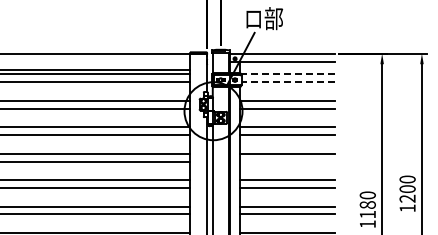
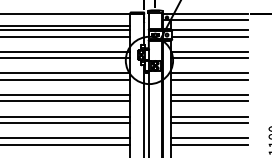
line: (288, 74) -> (210, 30), dashed -> solid
line: (288, 82) -> (210, 37), dashed -> solid
line: (286, 161) -> (208, 101), added

